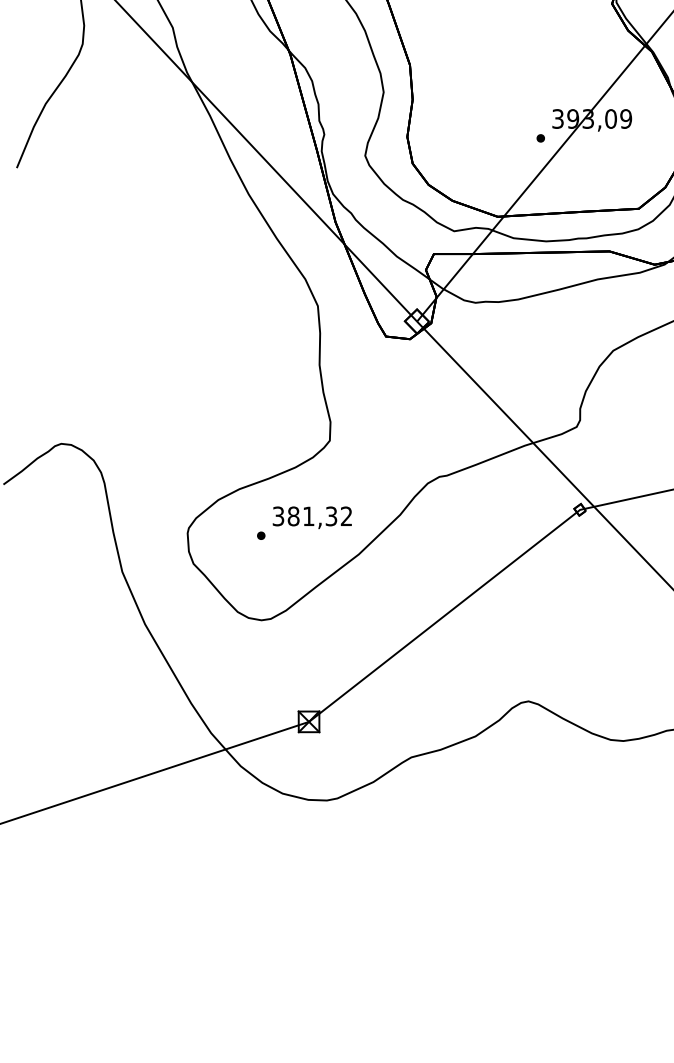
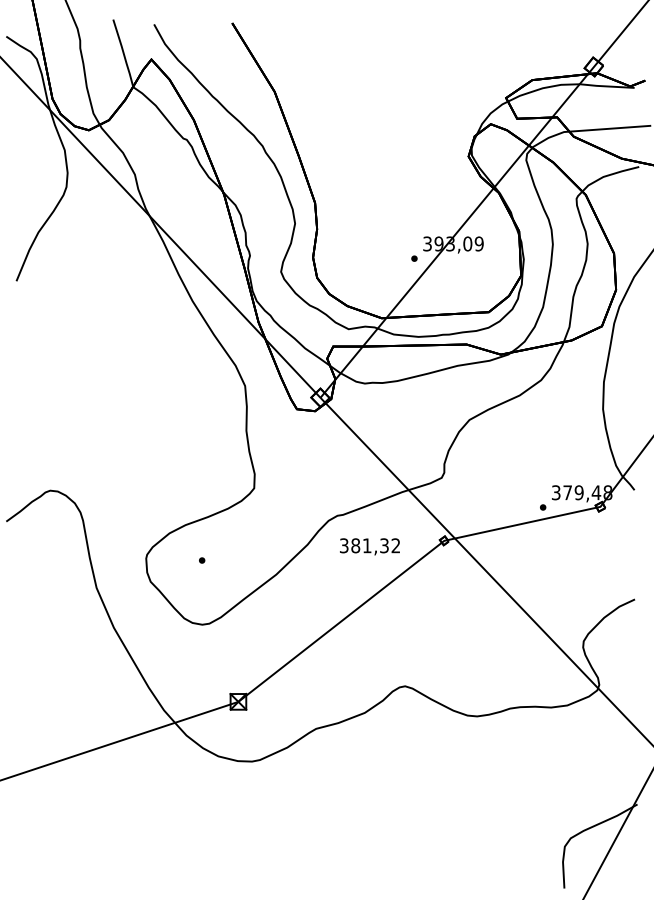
text: (311, 517) -> (369, 546), moved

